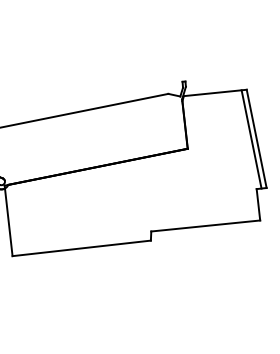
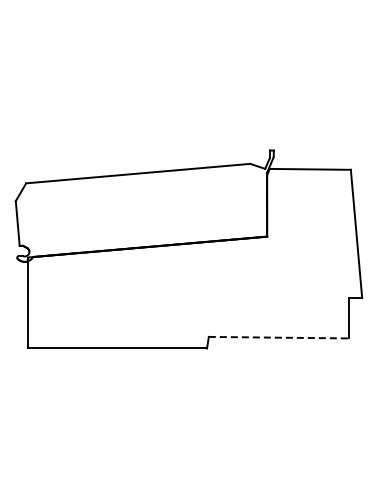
line: (251, 139) -> (349, 233), removed
line: (206, 225) -> (279, 337), solid -> dashed

